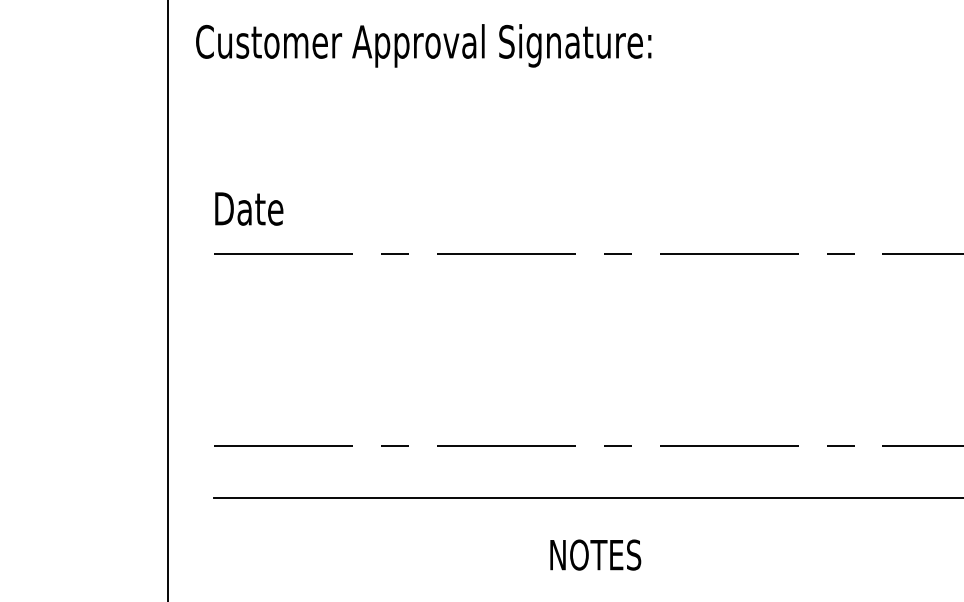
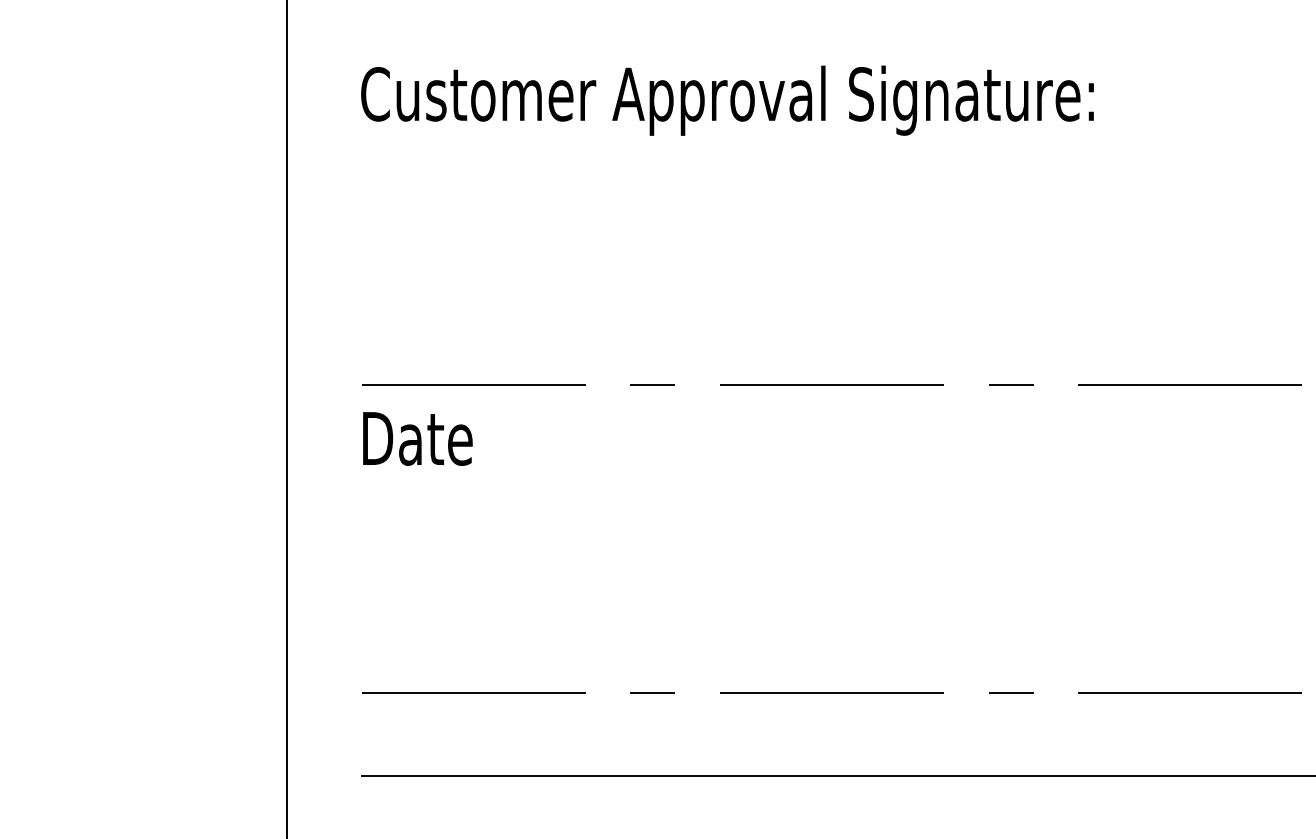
text: (423, 45) -> (727, 100), moved
text: (249, 208) -> (418, 438), moved

